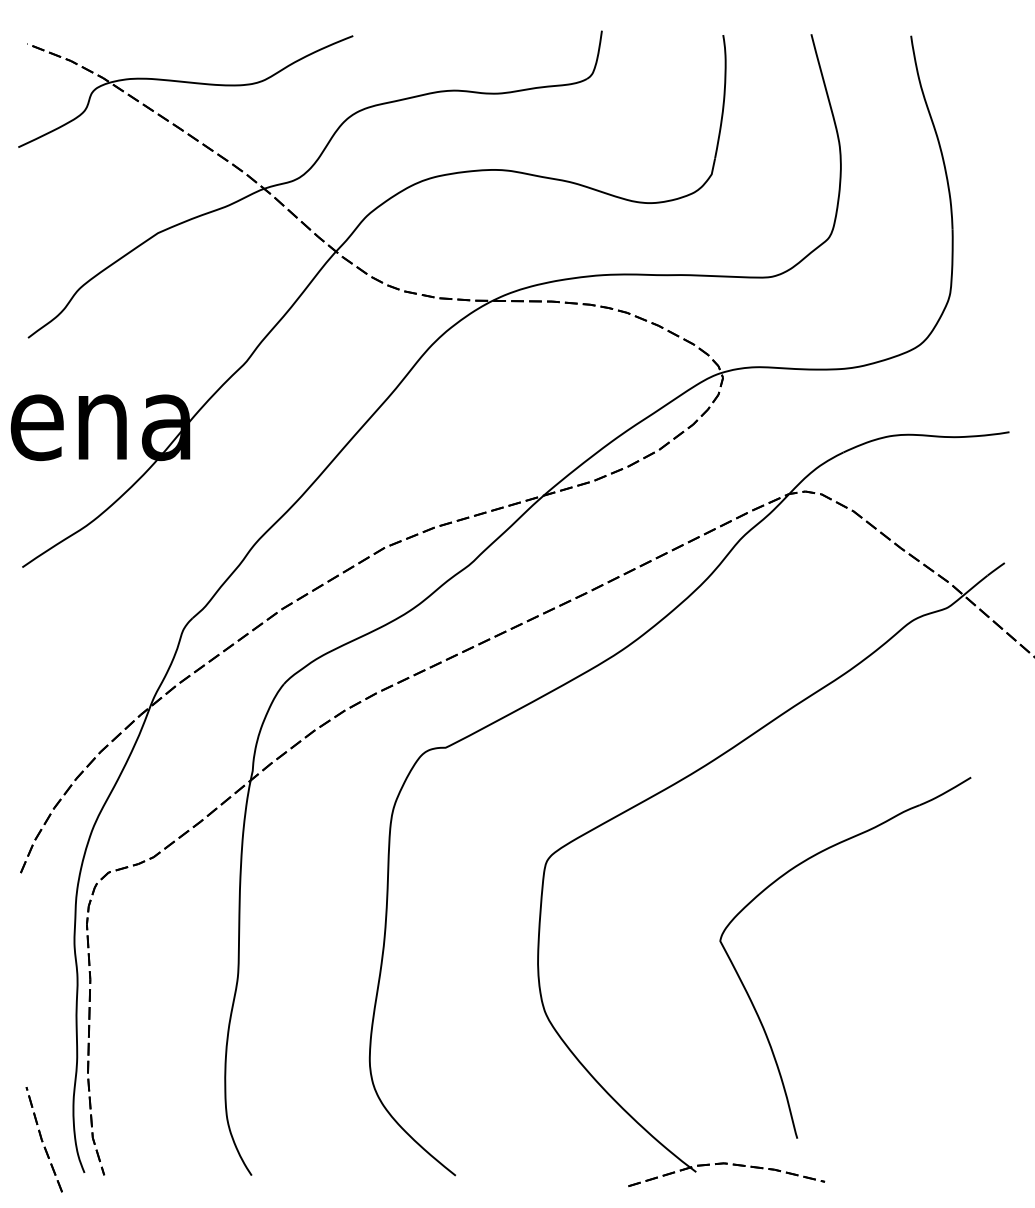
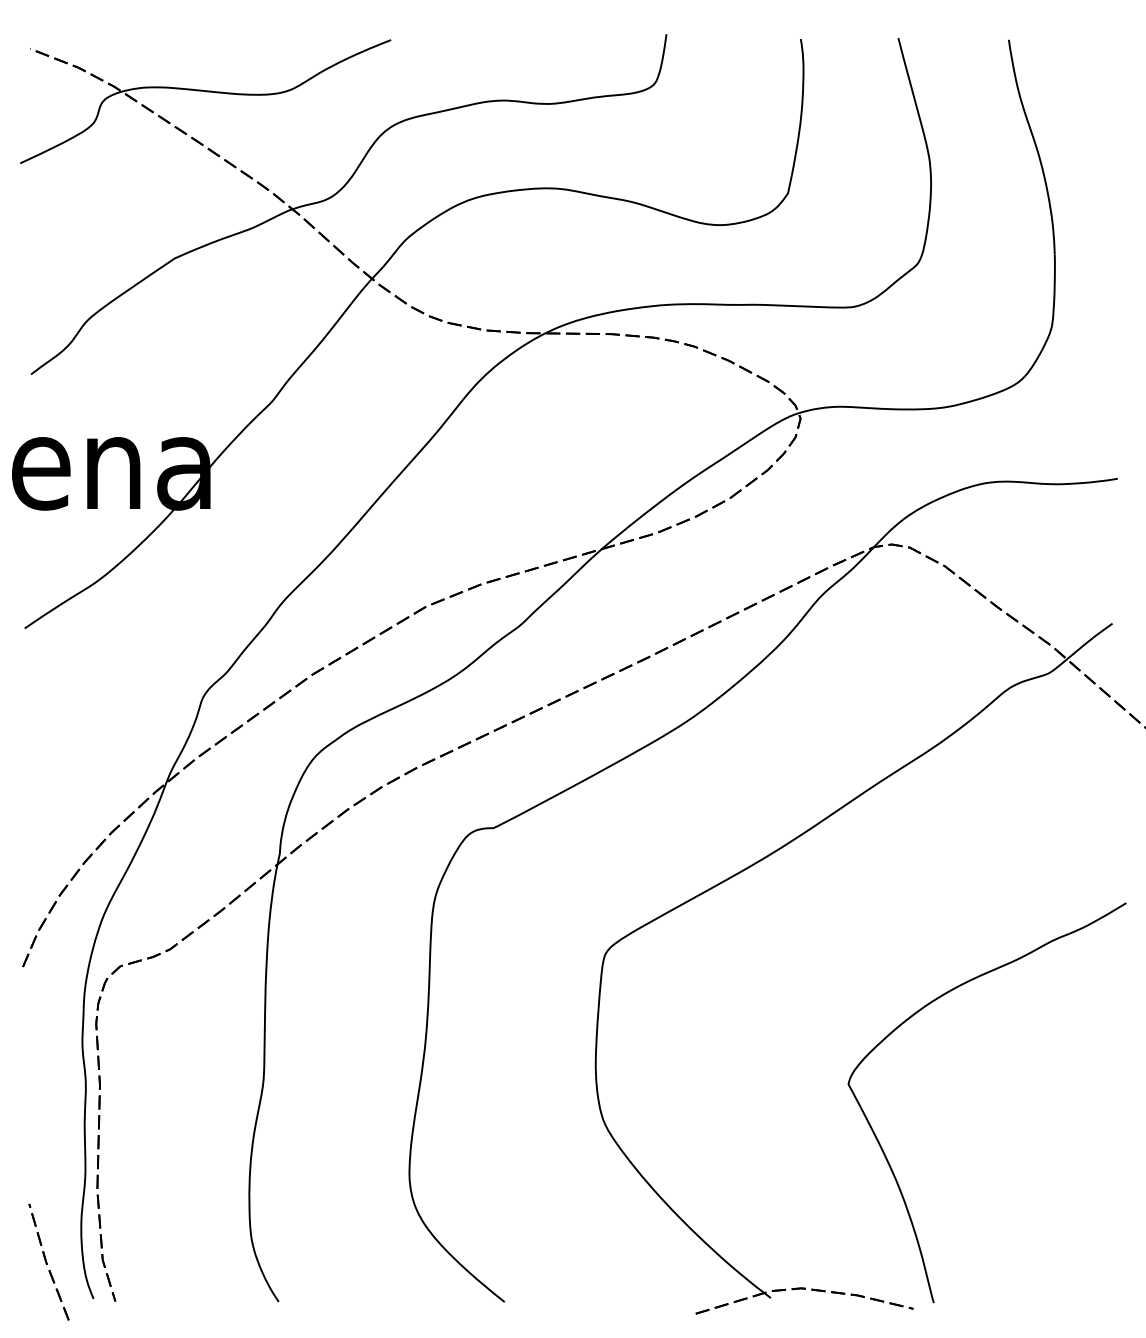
part: (782, 877) -> (917, 1013), moved

